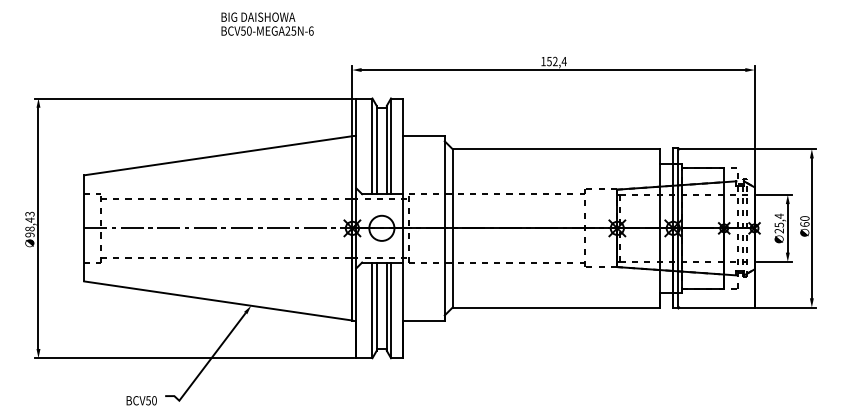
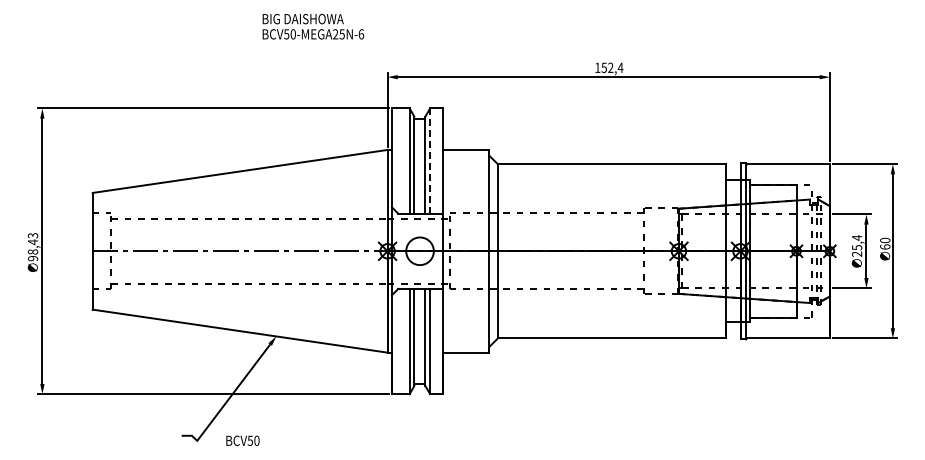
text: (267, 23) -> (313, 26), moved
line: (391, 146) -> (430, 161), solid -> dashed
text: (141, 400) -> (242, 440), moved

